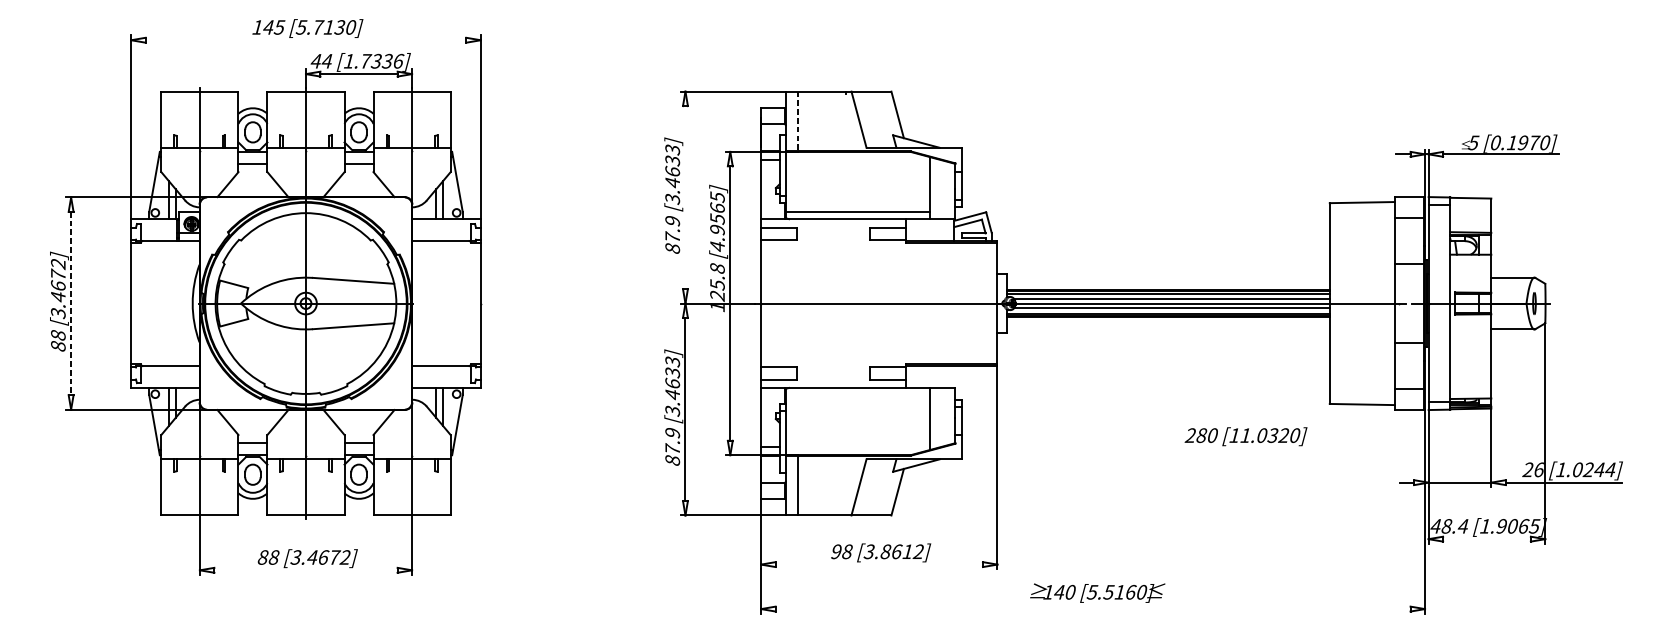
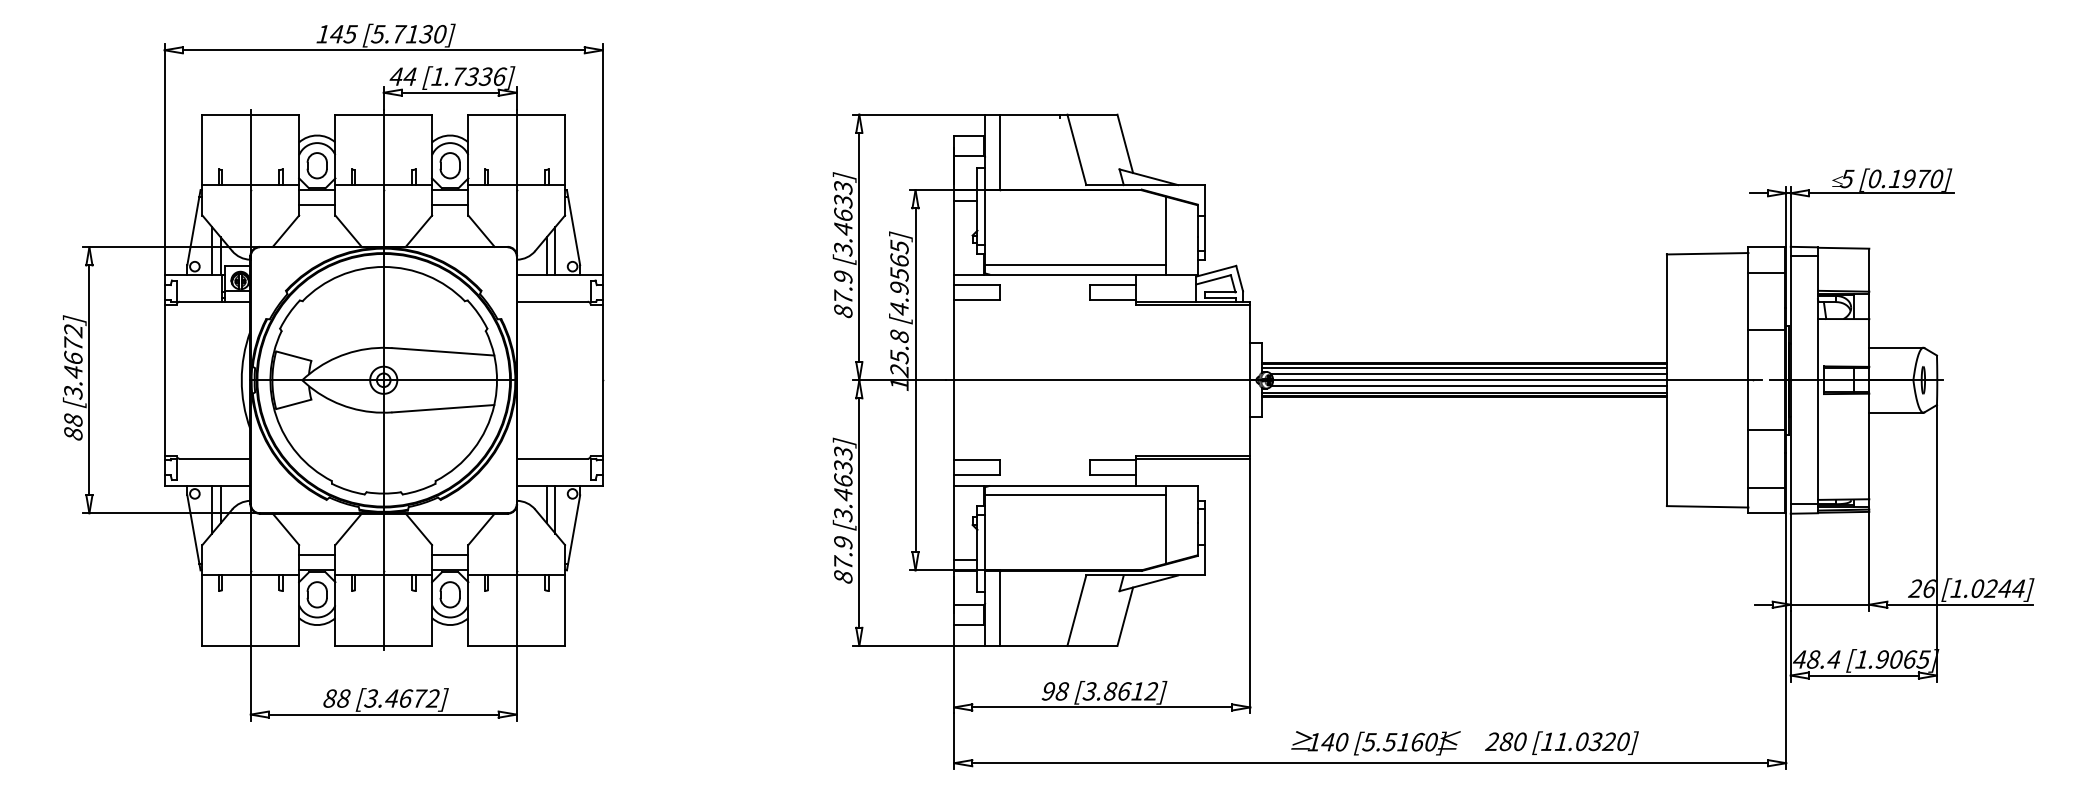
line: (305, 40) -> (383, 50), added
line: (798, 121) -> (1000, 152), dashed -> solid
line: (685, 197) -> (859, 247), added
line: (71, 303) -> (89, 380), dashed -> solid
line: (857, 395) -> (1074, 495), added
text: (1245, 436) -> (1561, 742), moved
line: (1486, 539) -> (1863, 675), added
line: (879, 564) -> (1102, 707), added
line: (305, 570) -> (383, 714), added
line: (1093, 609) -> (1370, 763), added

